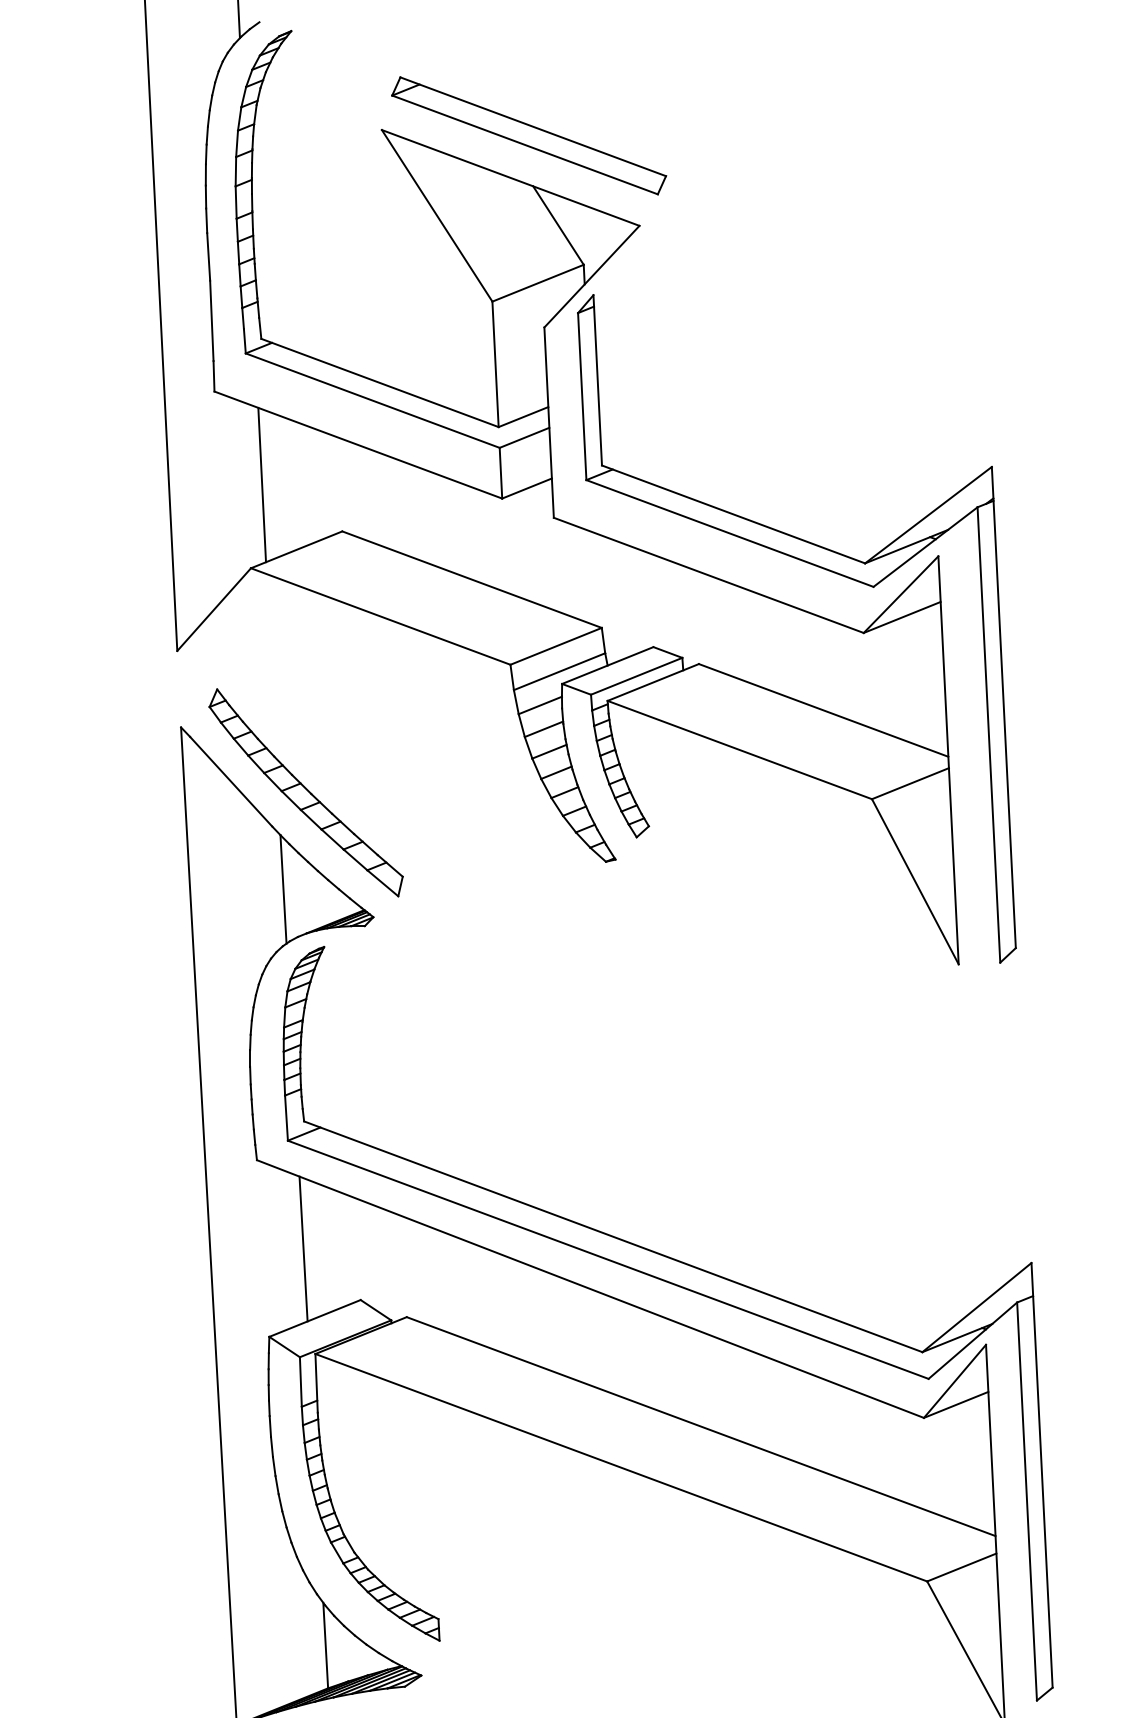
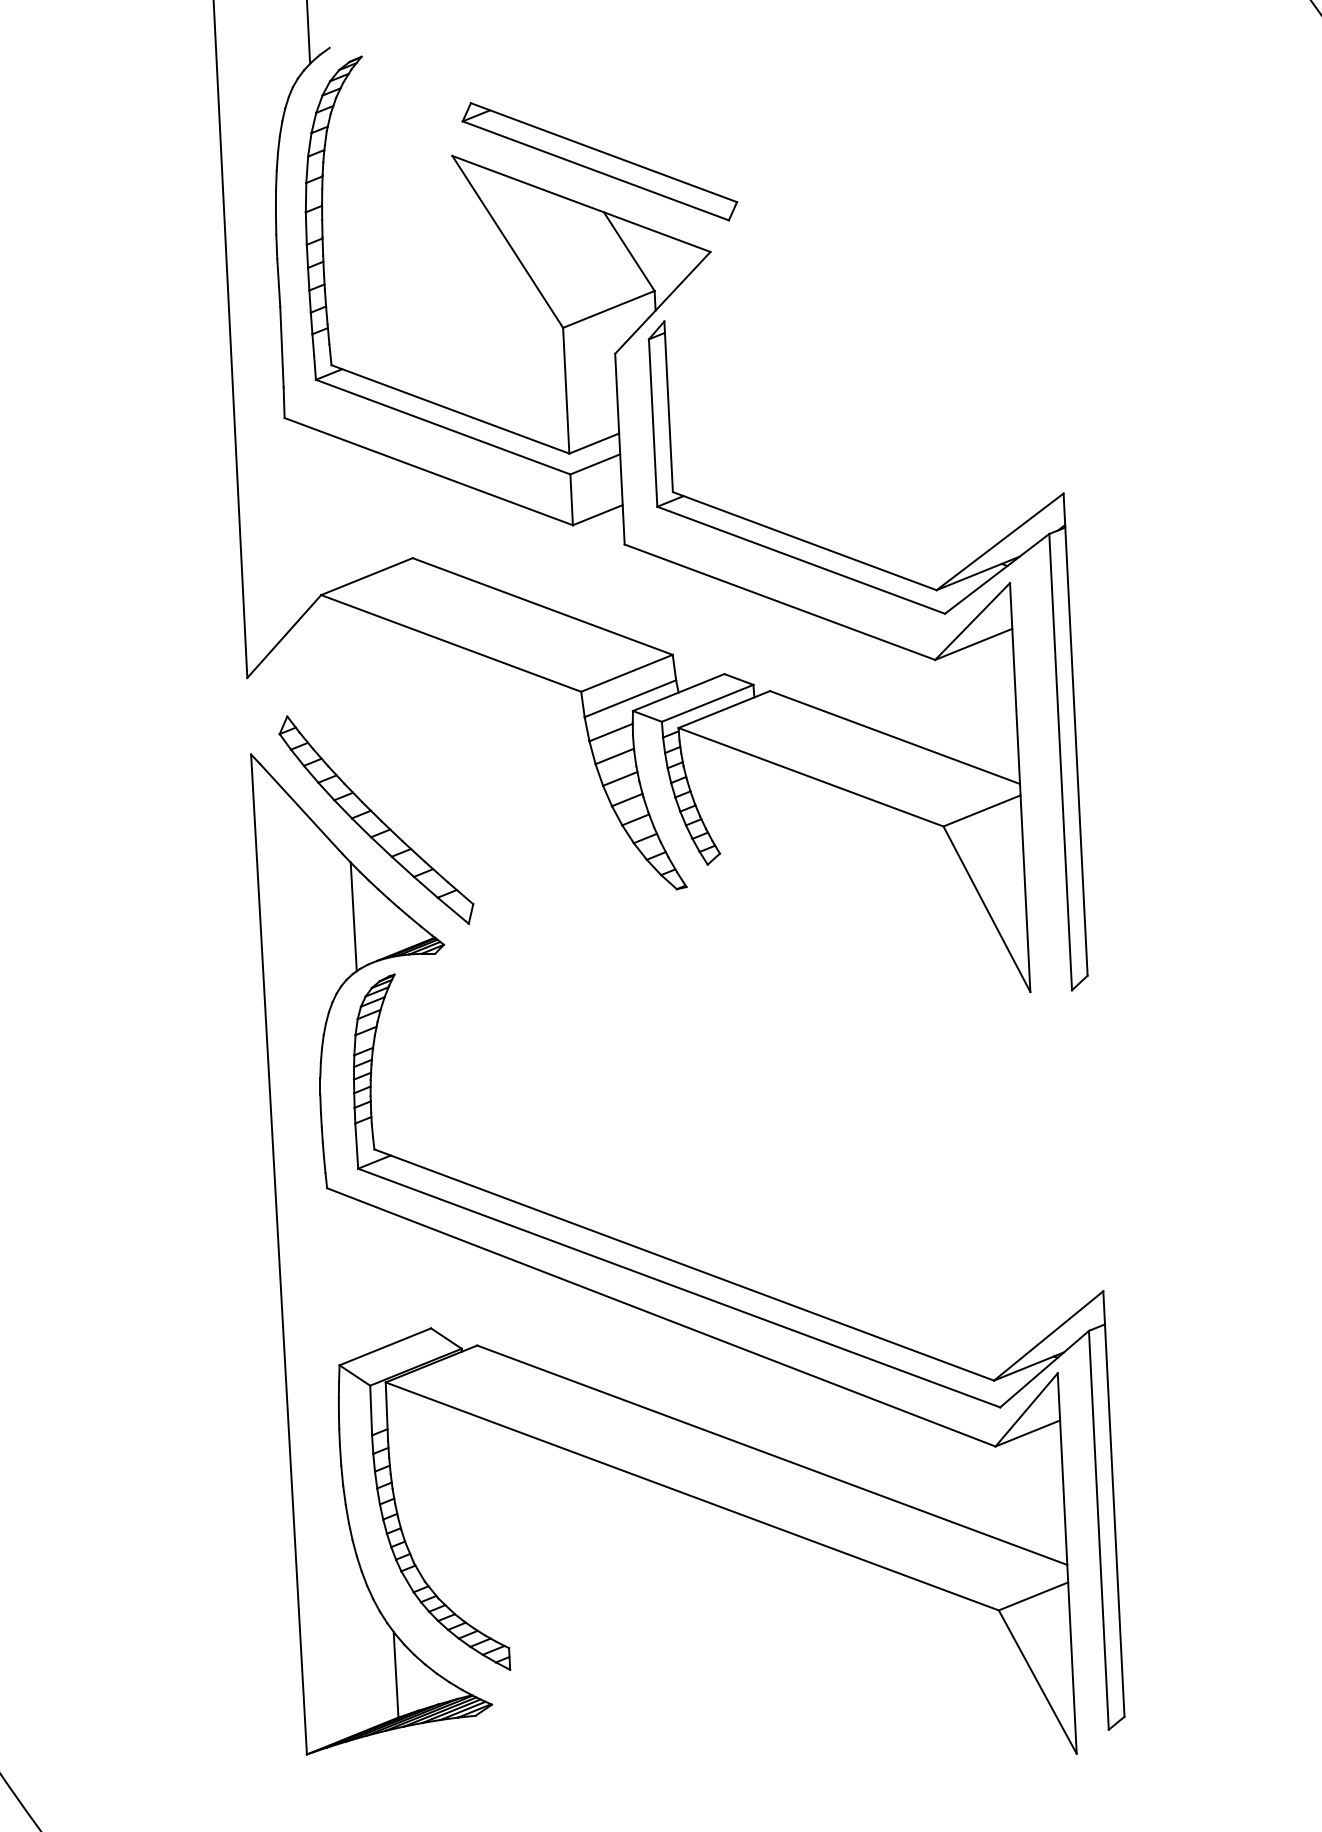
line: (262, 484) -> (332, 511), removed
line: (303, 1248) -> (373, 1276), removed

